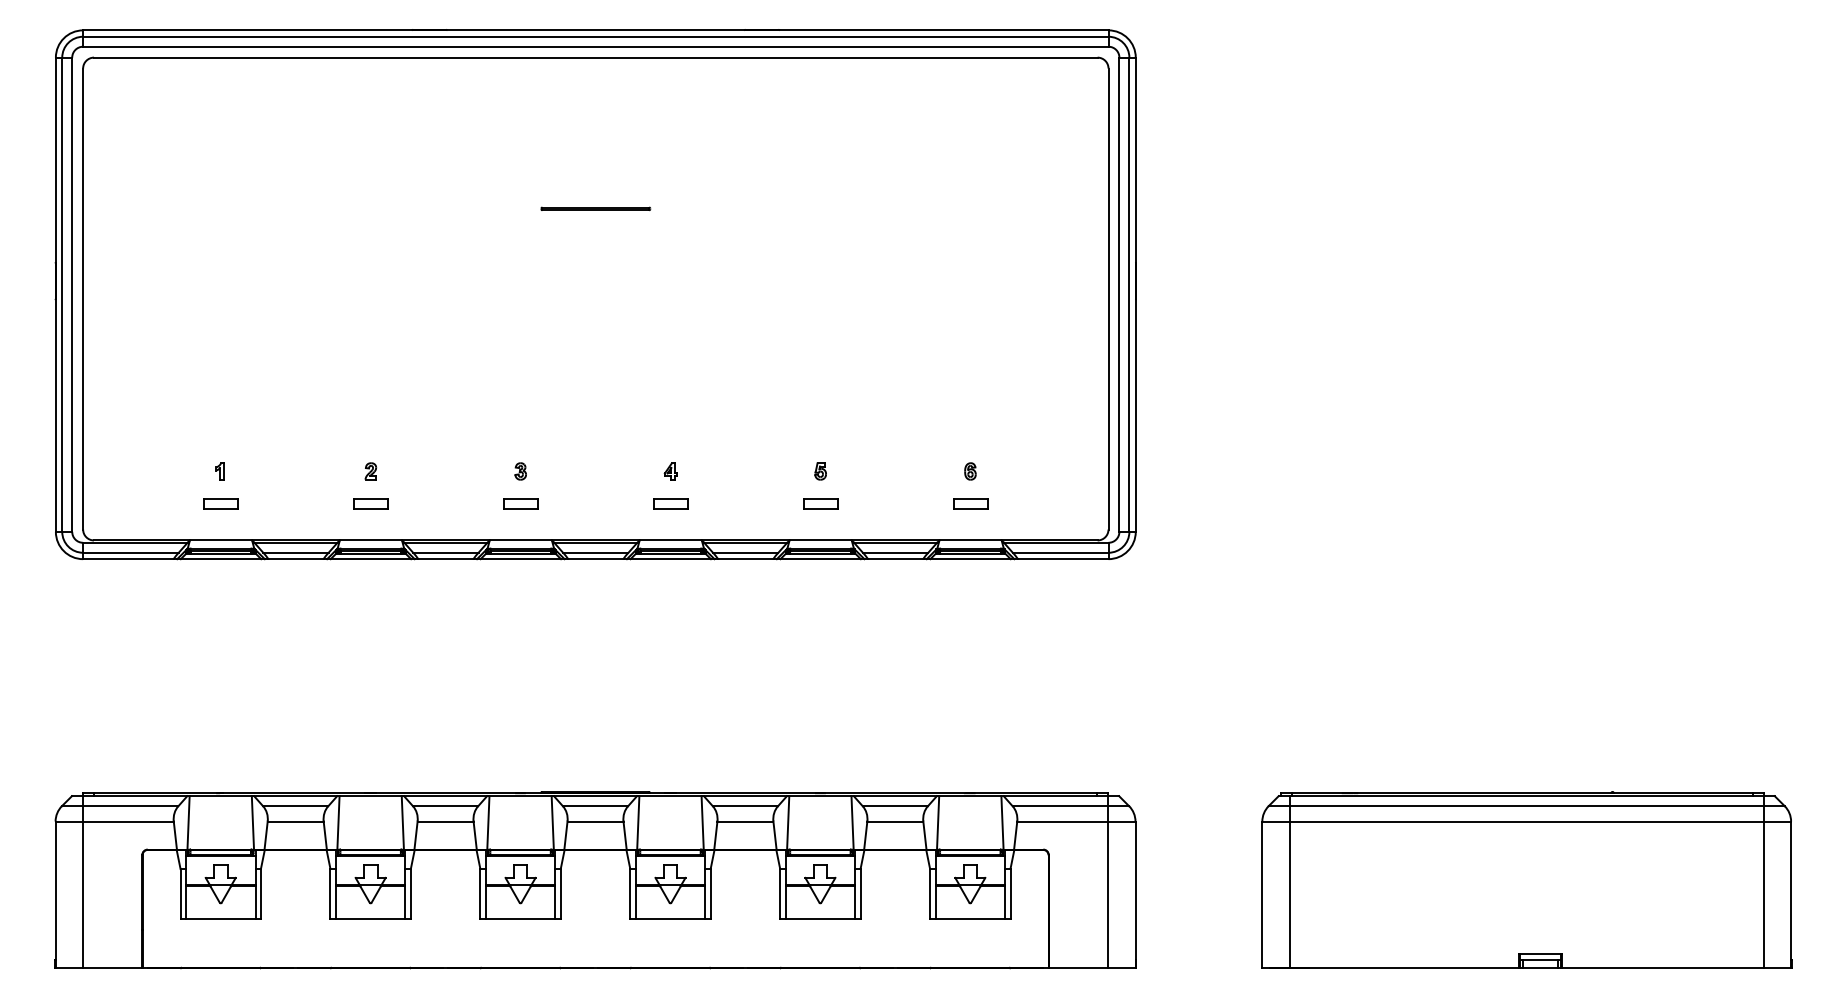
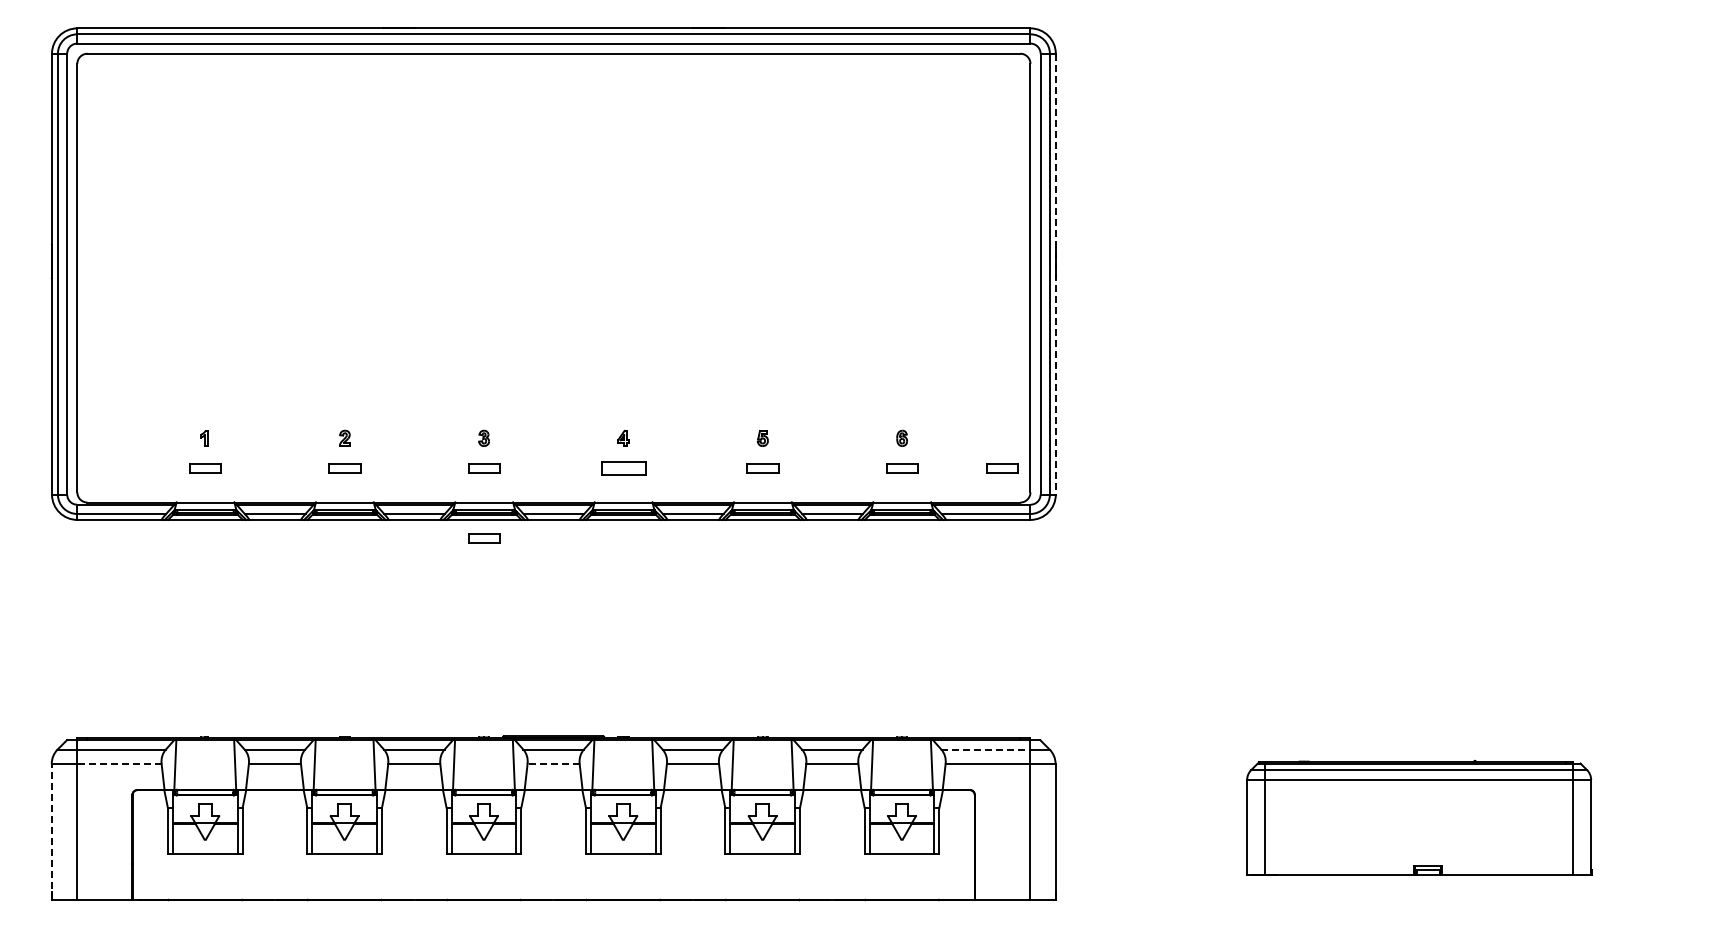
line: (595, 207) -> (553, 193), removed
line: (1135, 295) -> (1055, 274), solid -> dashed
part: (670, 503) -> (623, 468), size x1.4
part: (1078, 503) -> (1002, 468), added
part: (521, 579) -> (484, 538), added
line: (1061, 806) -> (986, 749), solid -> dashed
line: (127, 821) -> (118, 763), solid -> dashed
line: (595, 821) -> (553, 763), solid -> dashed
part: (1525, 879) -> (1418, 817), size x0.7
line: (55, 894) -> (51, 831), solid -> dashed

